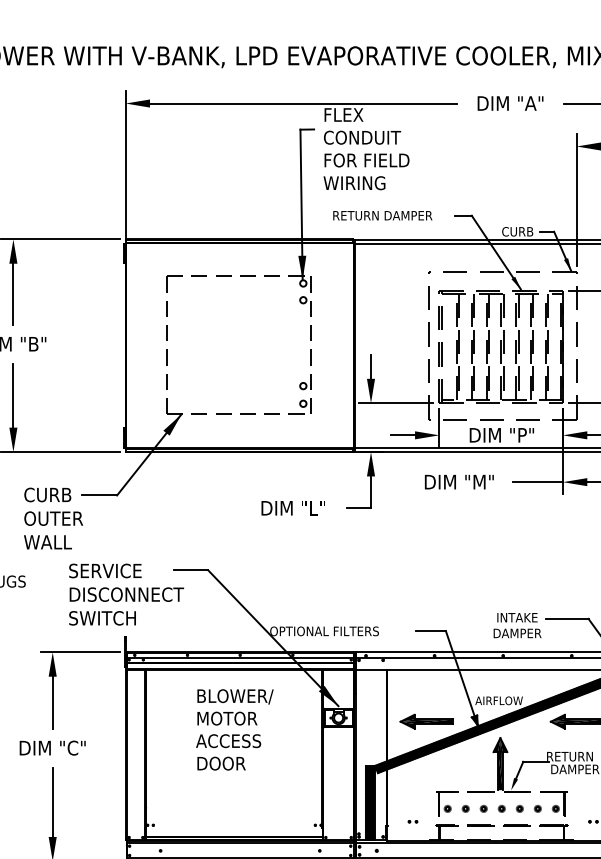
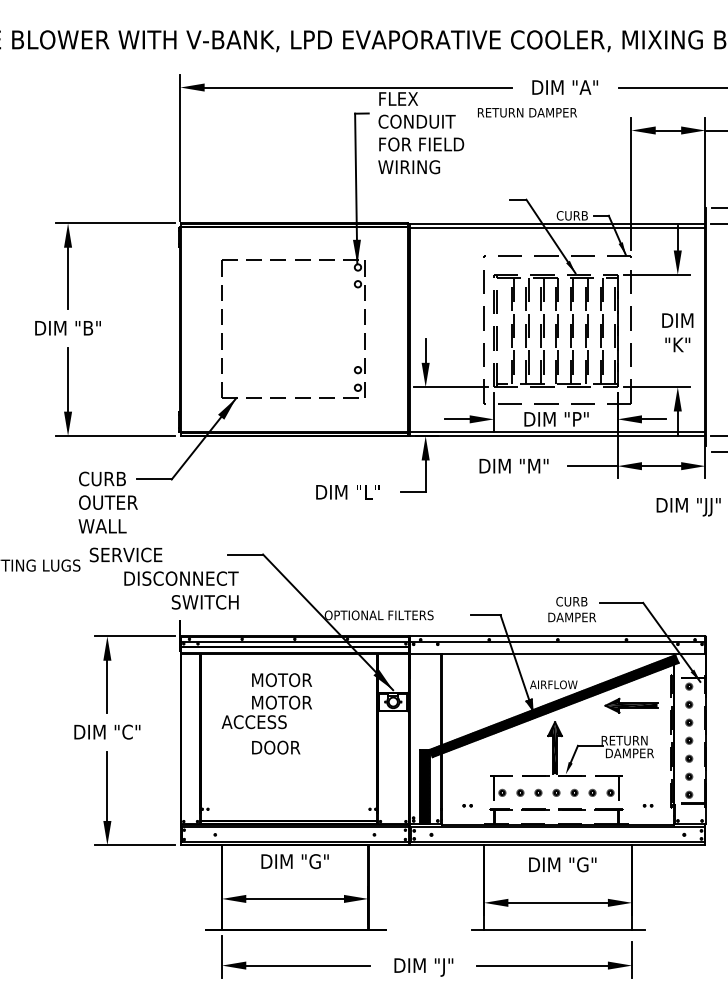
text: (382, 215) -> (527, 112), moved
text: (104, 570) -> (125, 554), moved
text: (517, 617) -> (572, 601), INTAKE -> CURB
text: (101, 618) -> (204, 602), moved
text: (235, 696) -> (290, 680), BLOWER/ -> MOTOR
part: (425, 721) -> (480, 705), removed
text: (227, 741) -> (253, 722), moved

